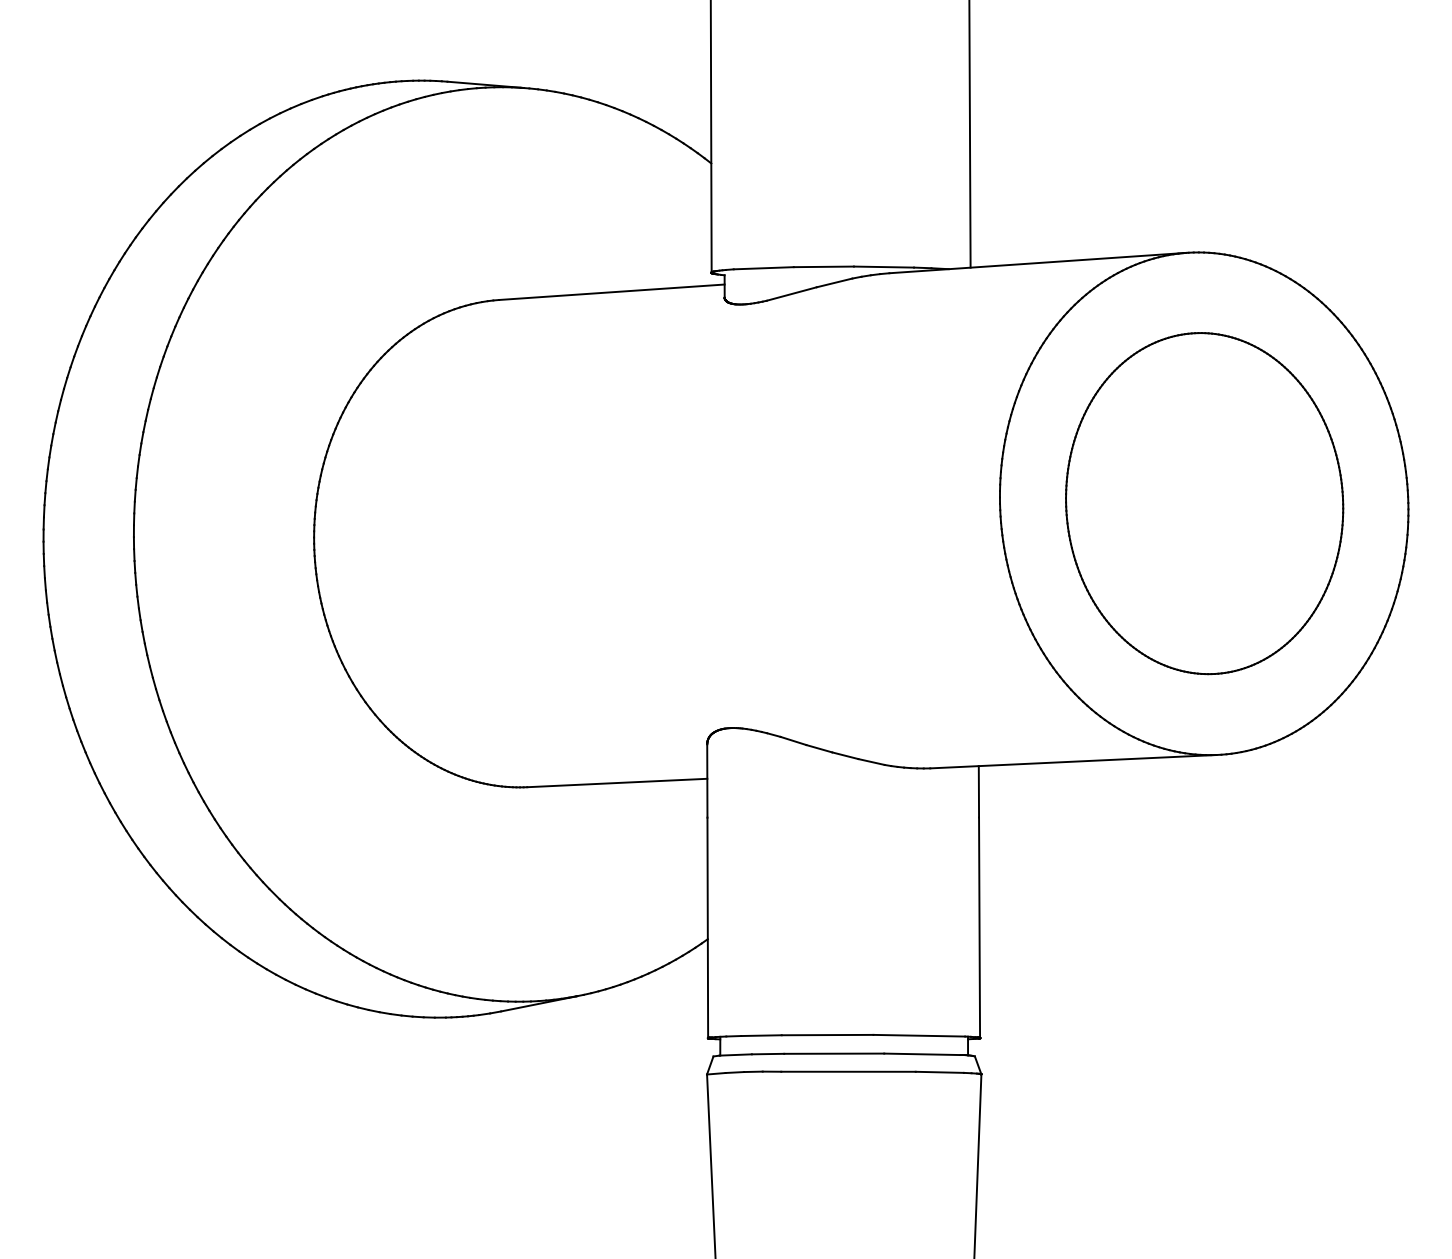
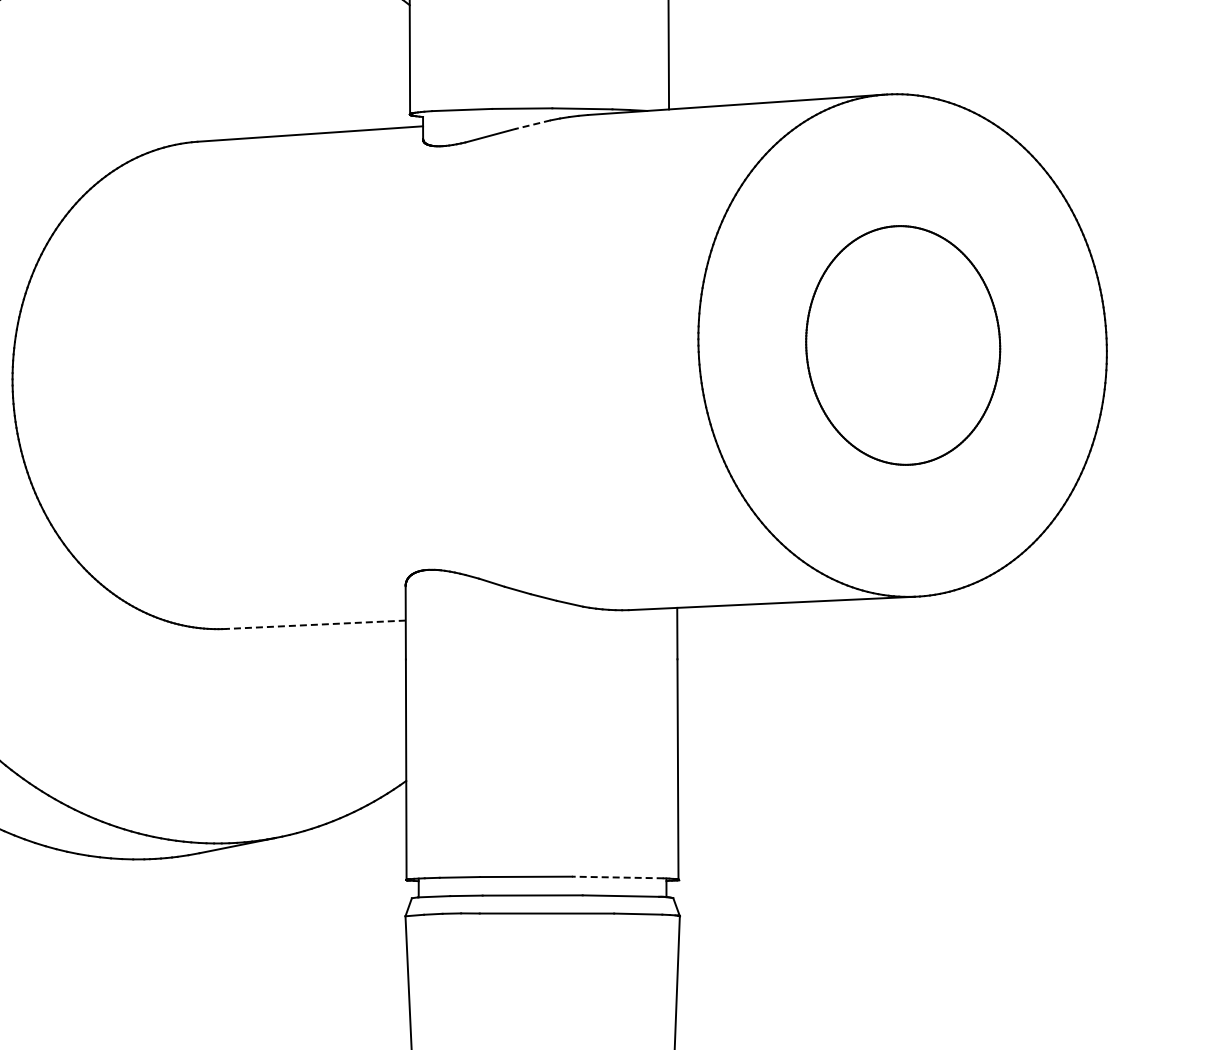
line: (834, 283) -> (532, 125), solid -> dashed
part: (1204, 503) -> (902, 345), size x0.7
line: (616, 783) -> (314, 625), solid -> dashed
line: (919, 1035) -> (617, 877), solid -> dashed

